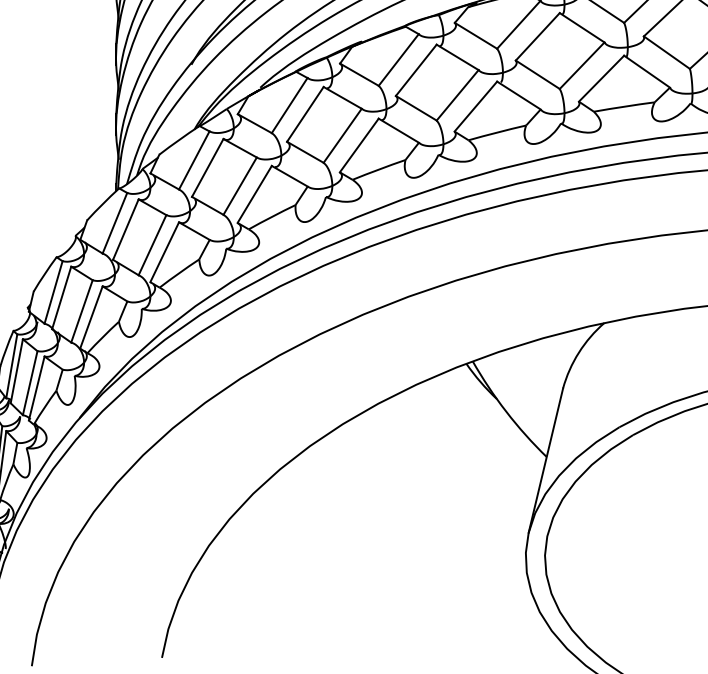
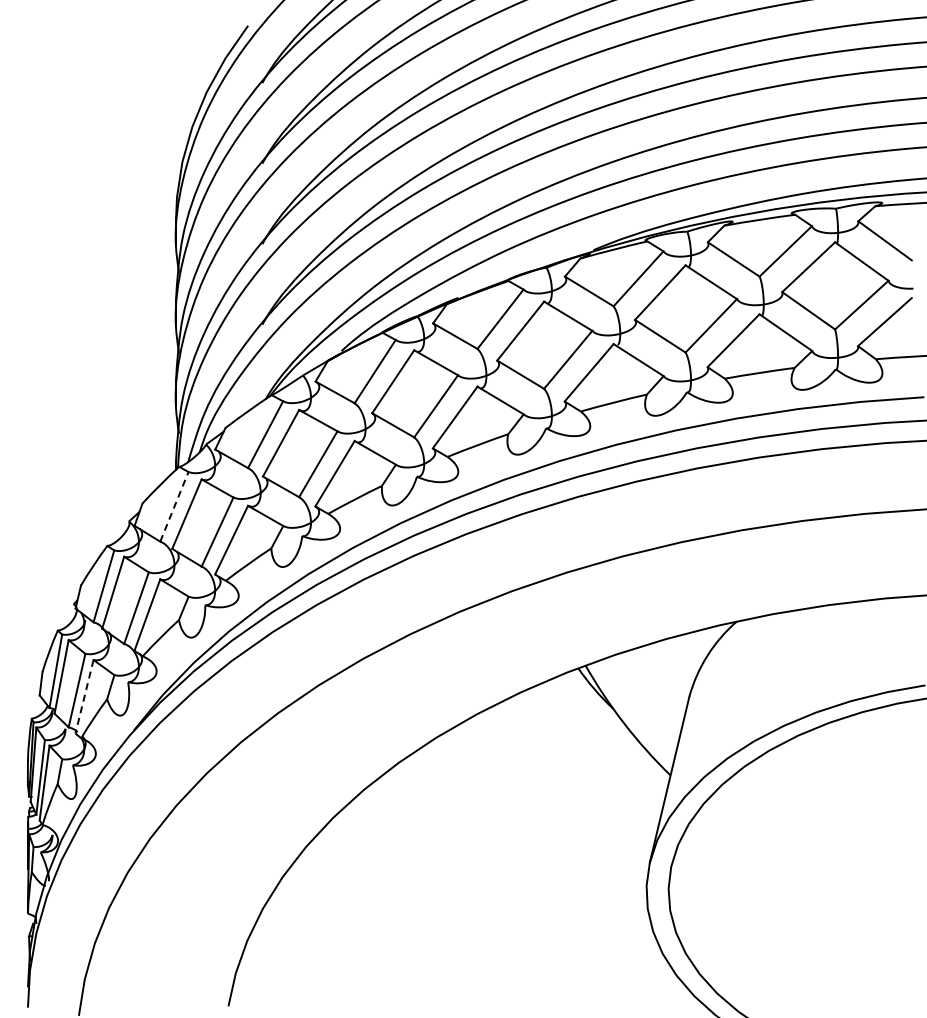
line: (115, 222) -> (174, 506), solid -> dashed
line: (36, 388) -> (84, 696), solid -> dashed

